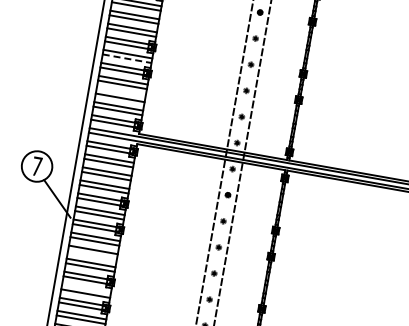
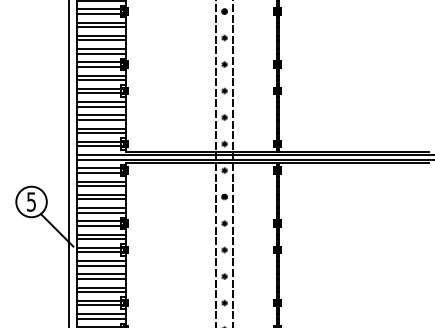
line: (127, 59) -> (101, 80), dashed -> solid
line: (120, 93) -> (101, 115), added
text: (37, 166) -> (31, 201), 7 -> 5
line: (92, 254) -> (101, 278), added
line: (86, 289) -> (101, 314), added

